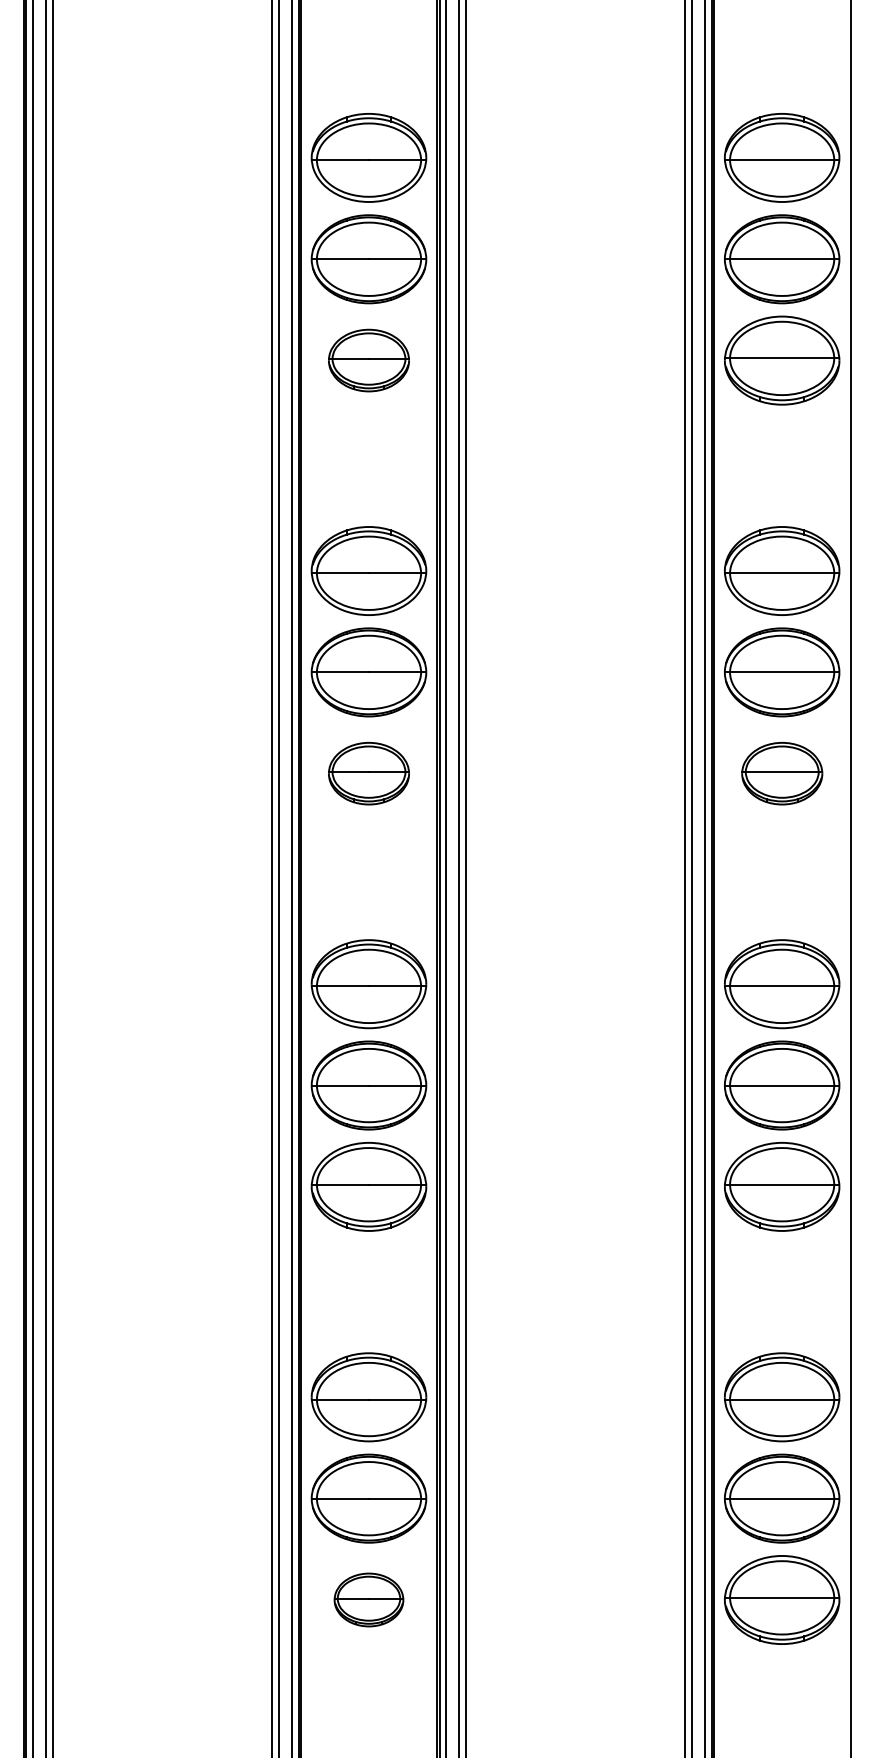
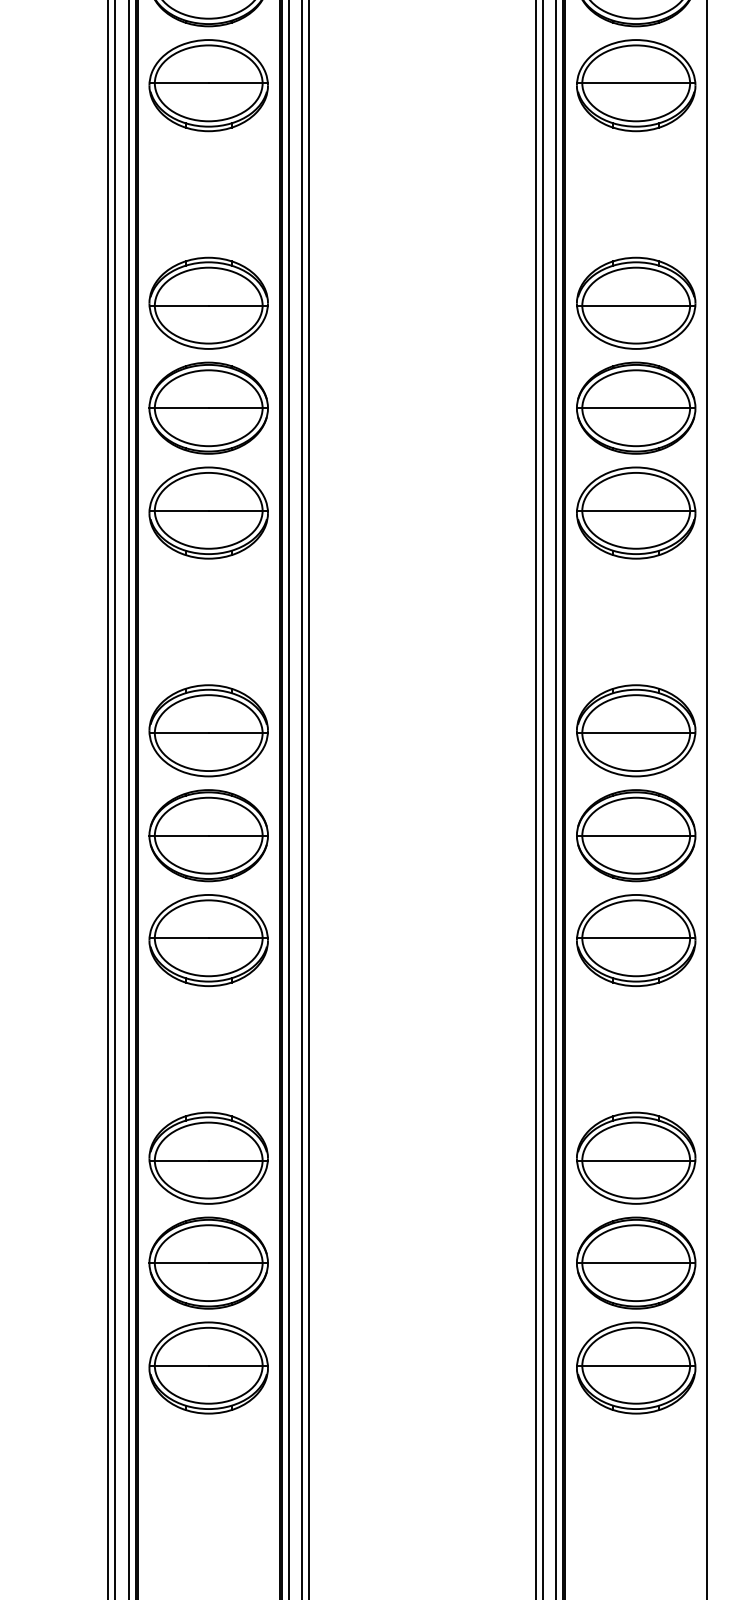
part: (368, 360) -> (208, 85), size x1.43
part: (368, 773) -> (208, 512), size x1.43
part: (782, 773) -> (636, 512), size x1.43
part: (368, 1599) -> (208, 1367), size x1.67

